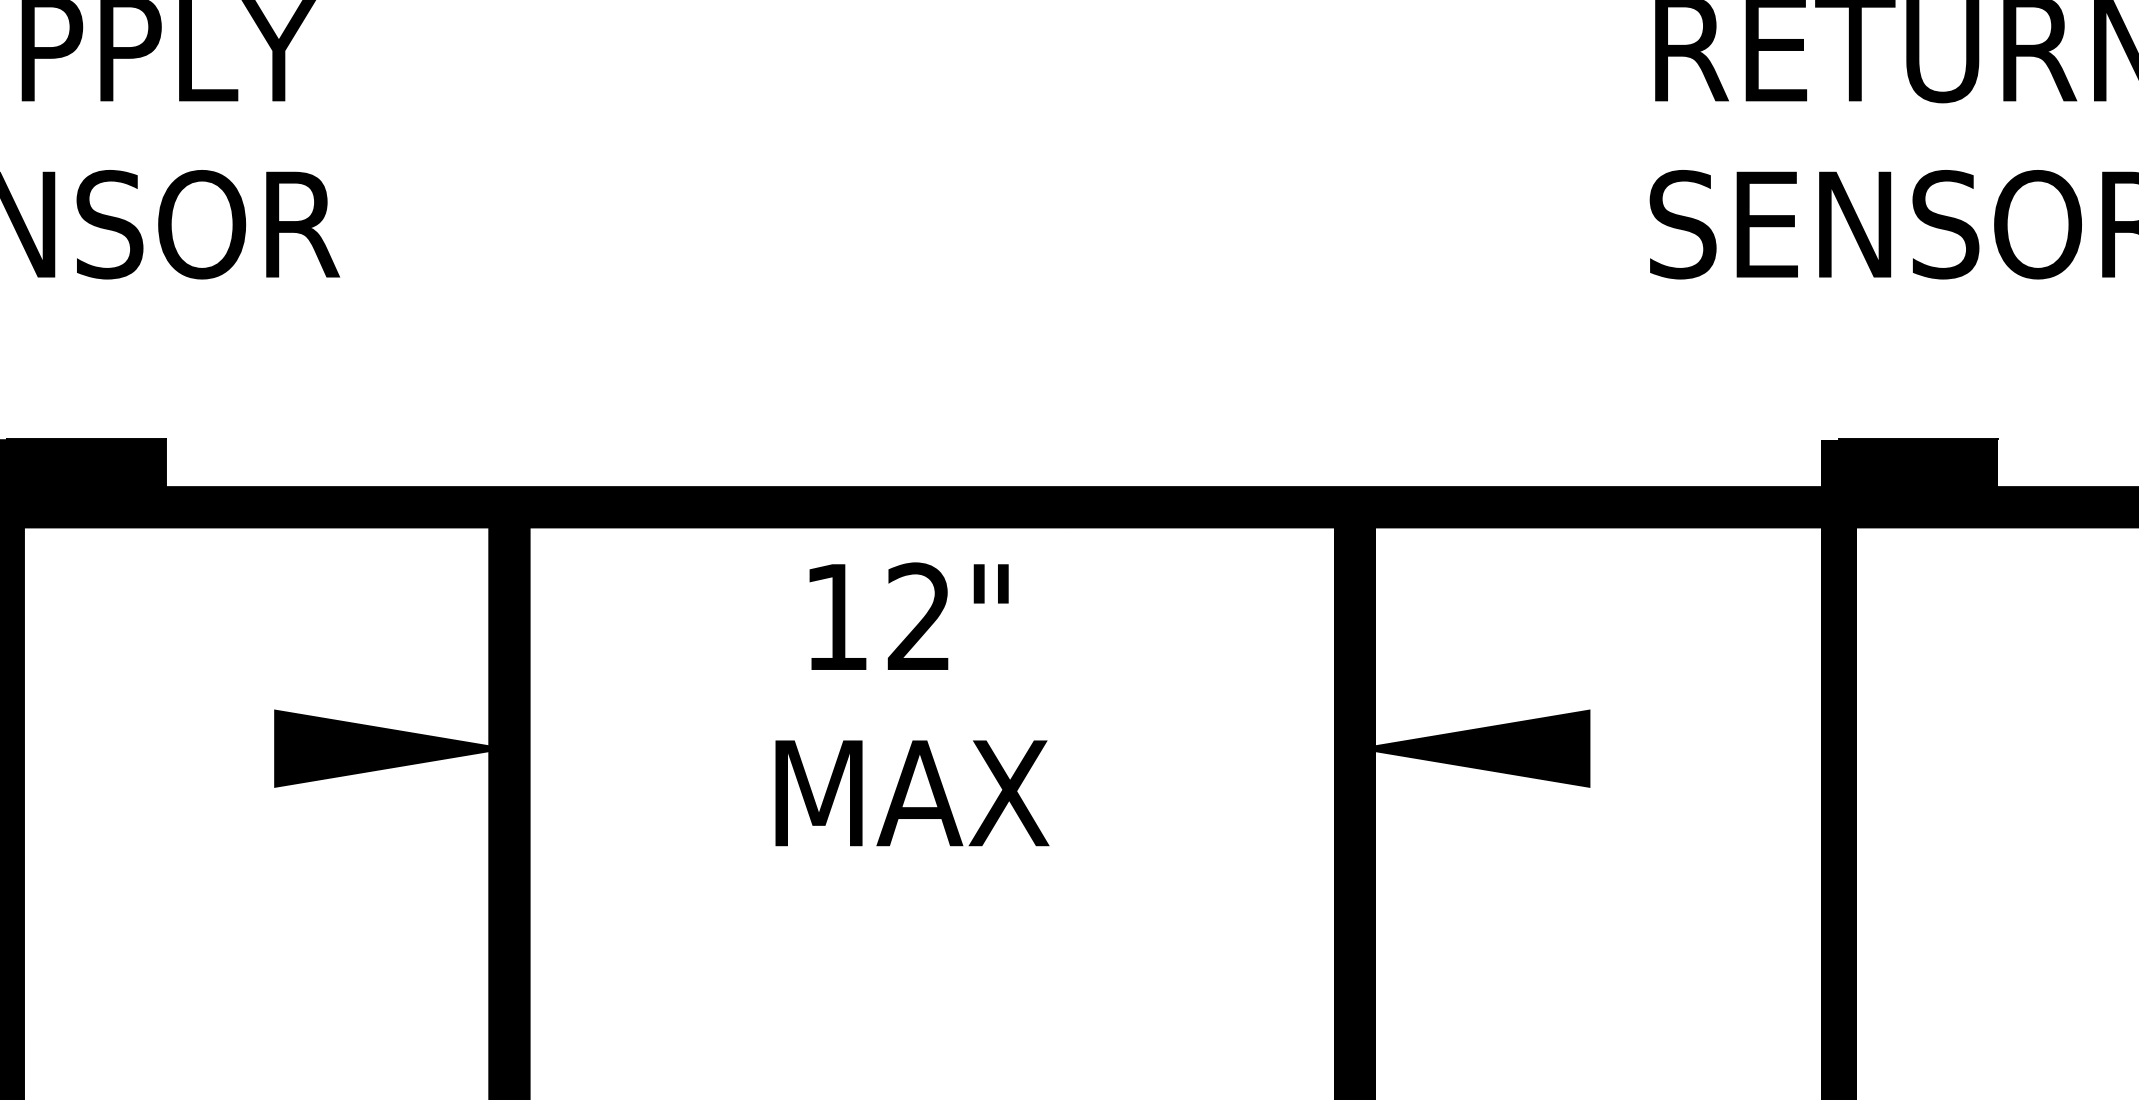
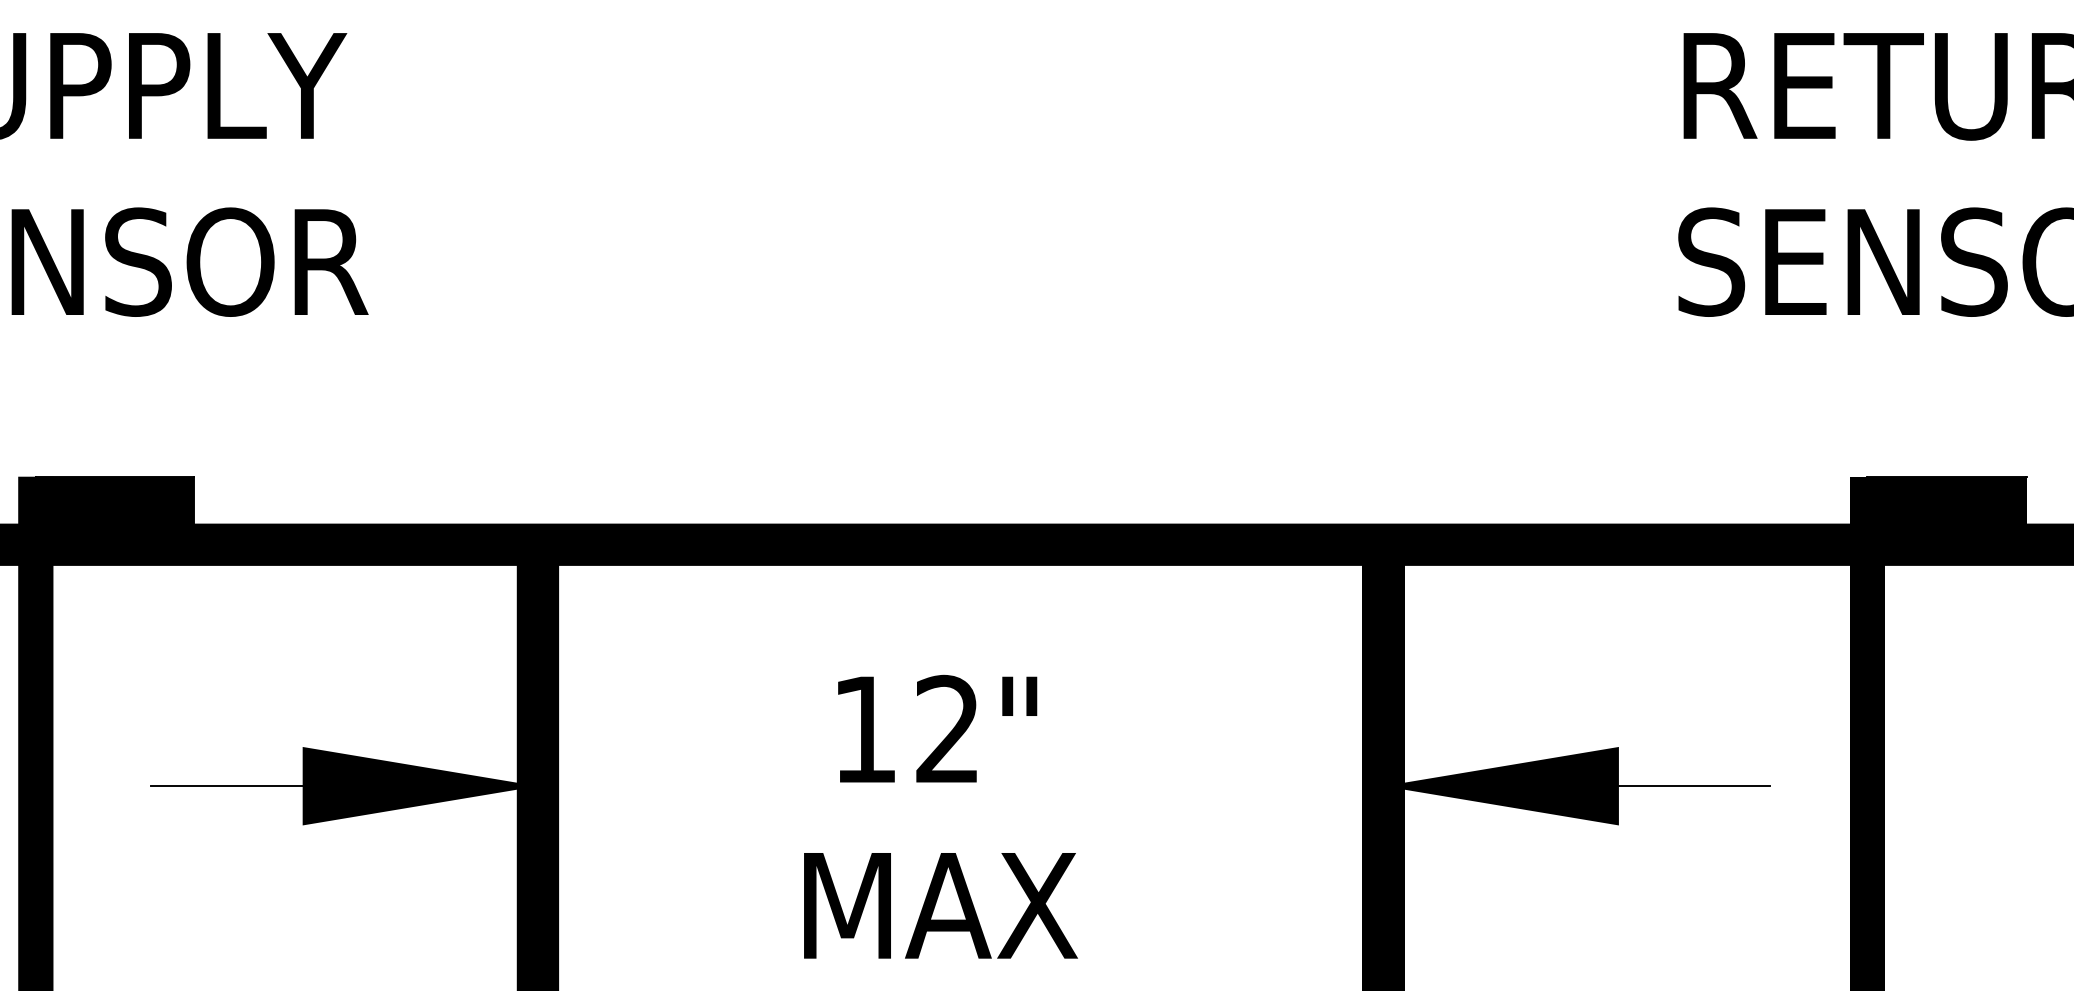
text: (912, 704) -> (941, 816), moved
line: (198, 748) -> (227, 785), added
line: (1665, 748) -> (1694, 785), added

